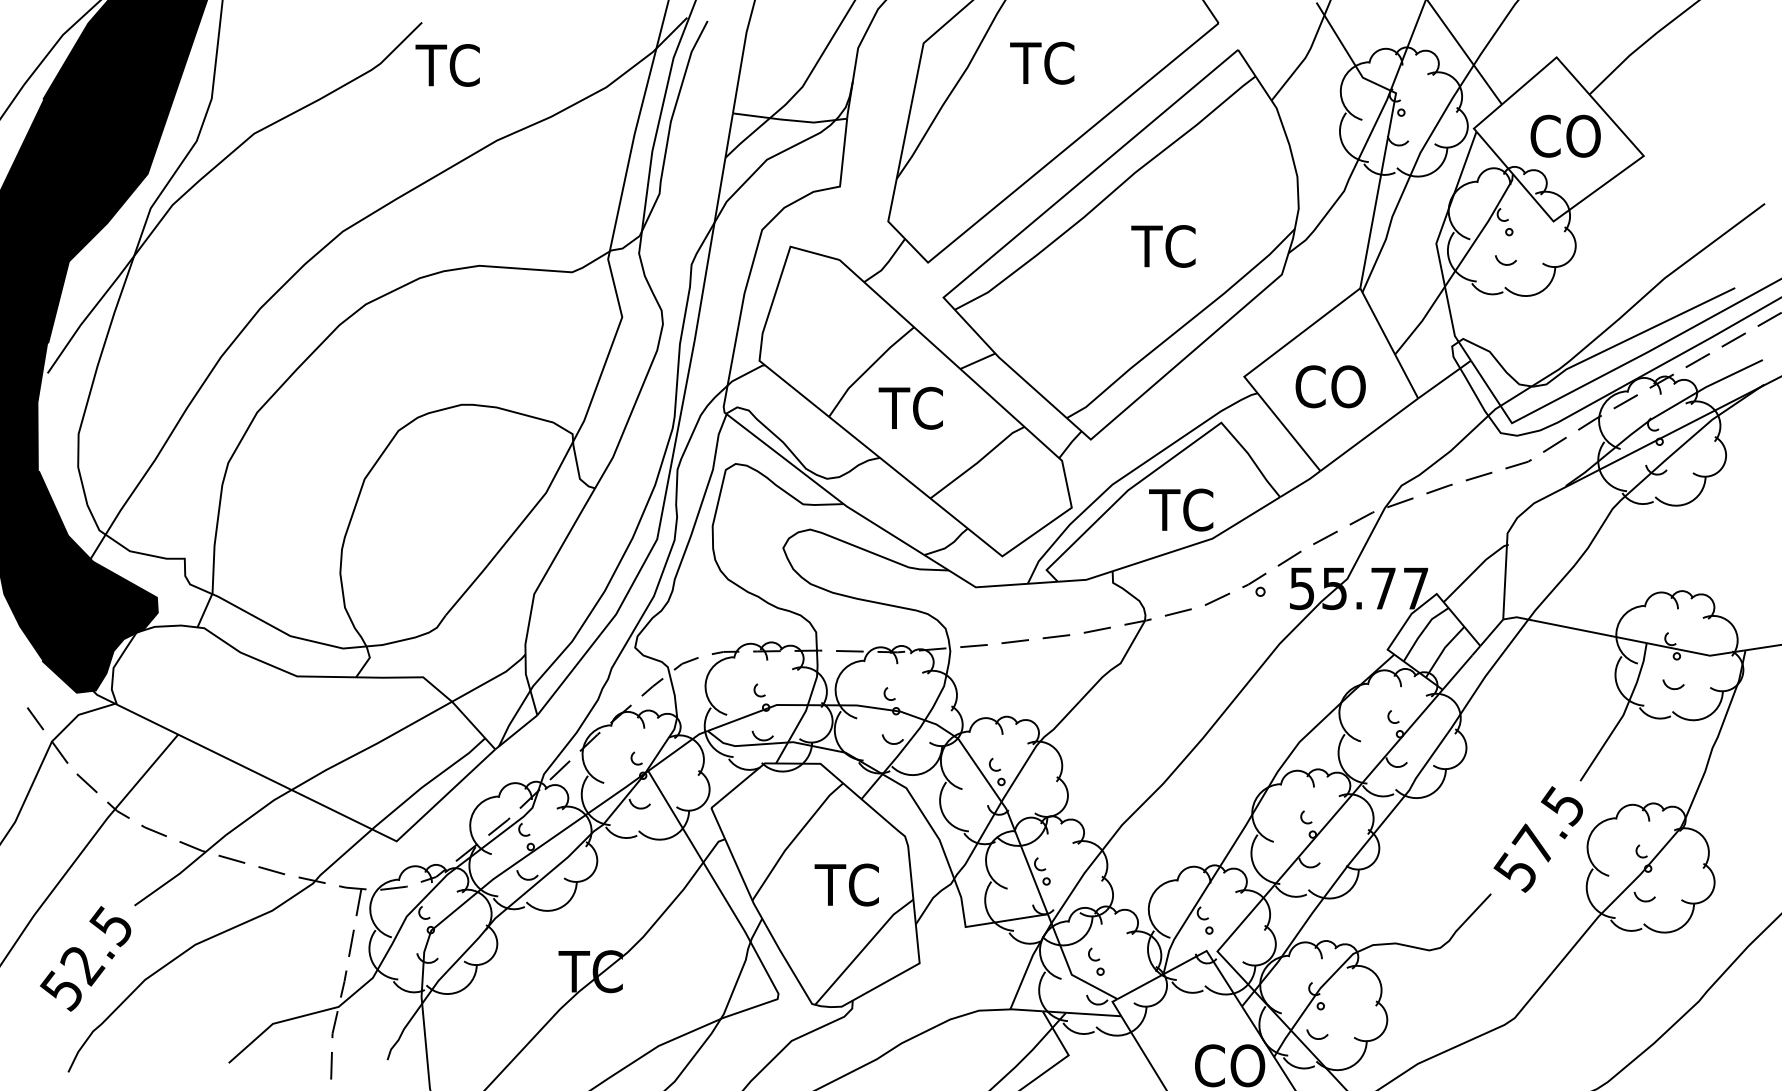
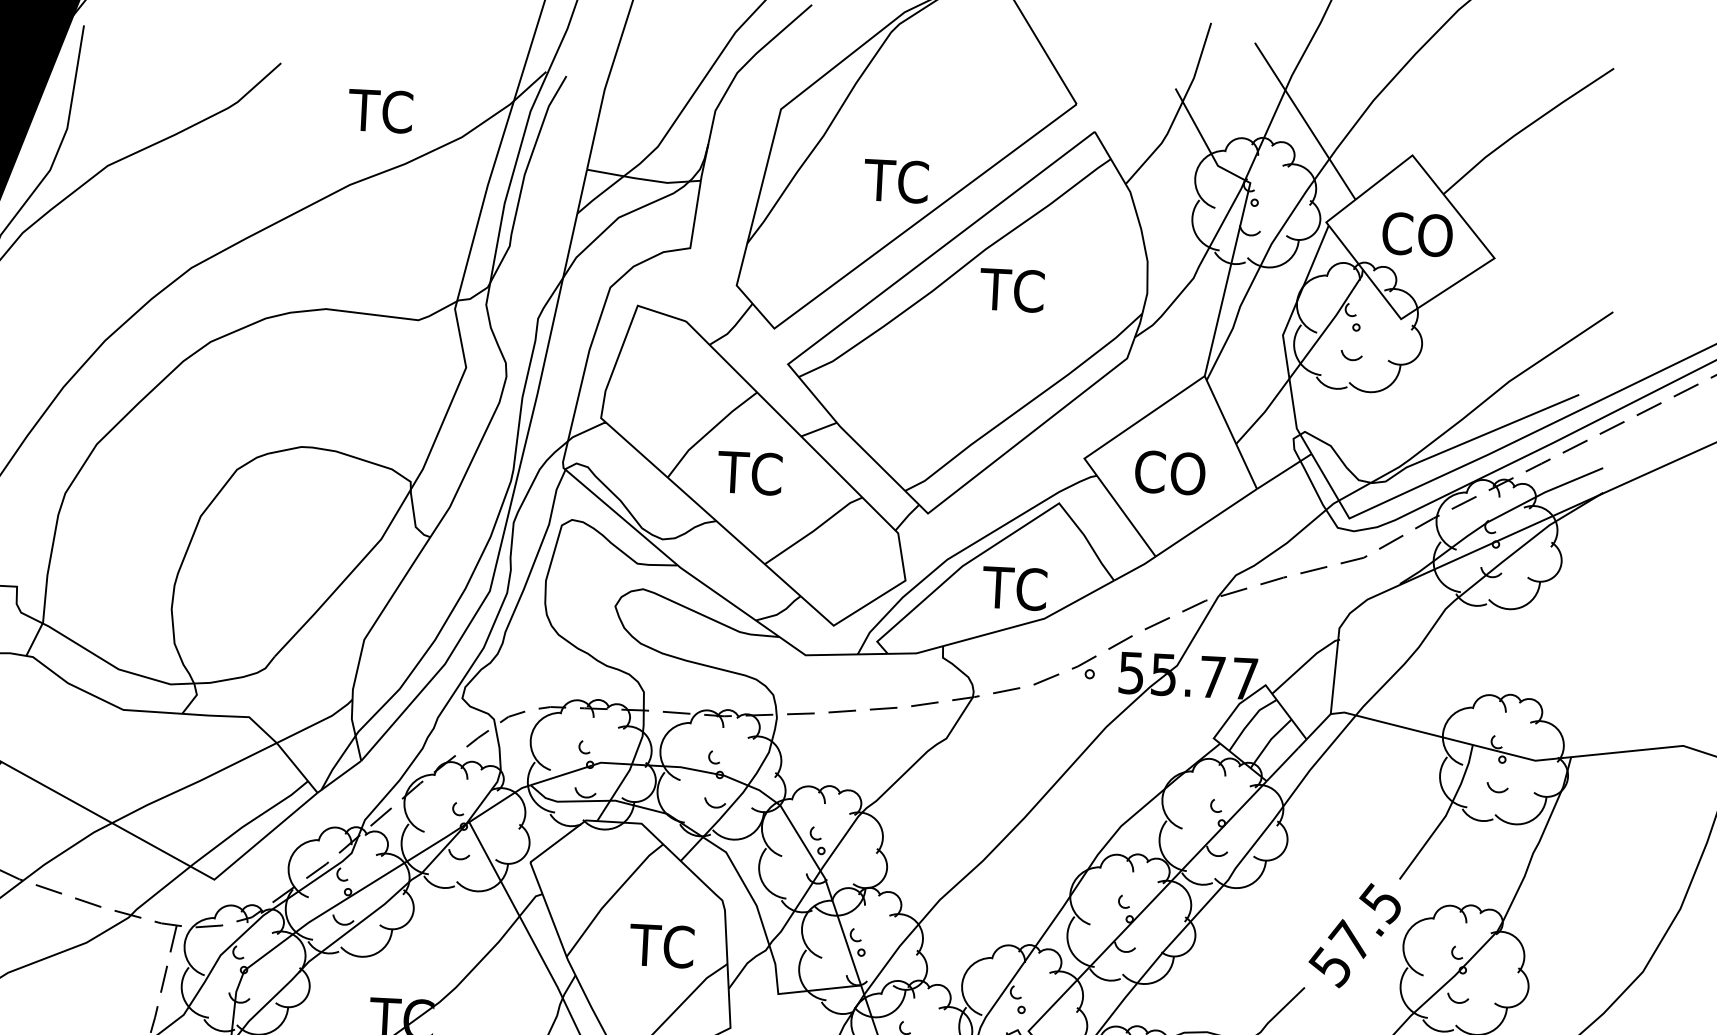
text: (1042, 62) -> (896, 180), moved
text: (447, 65) -> (380, 111), moved
text: (1163, 246) -> (1012, 290), moved

